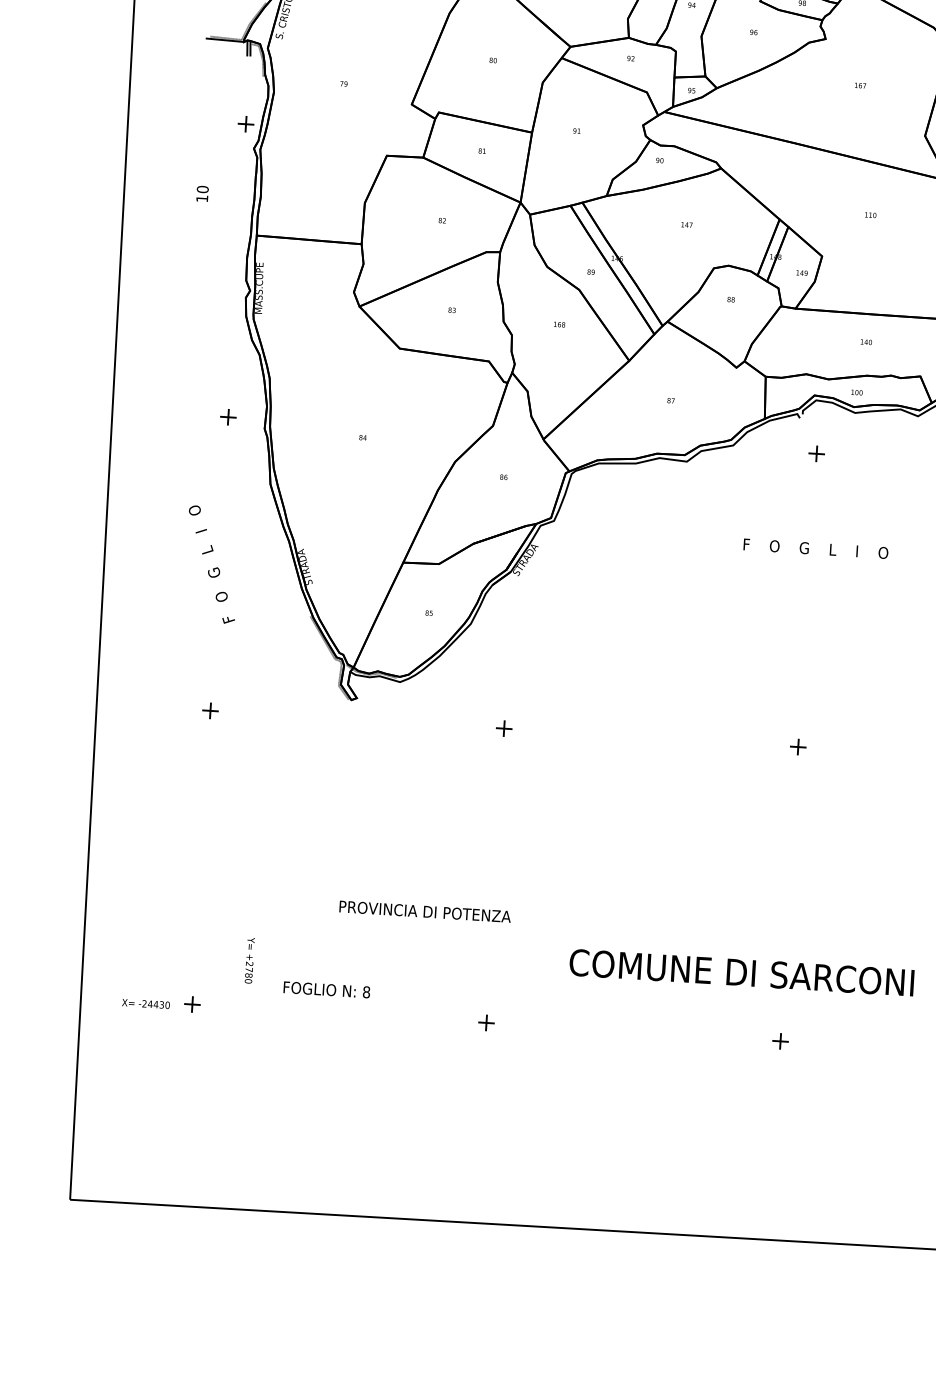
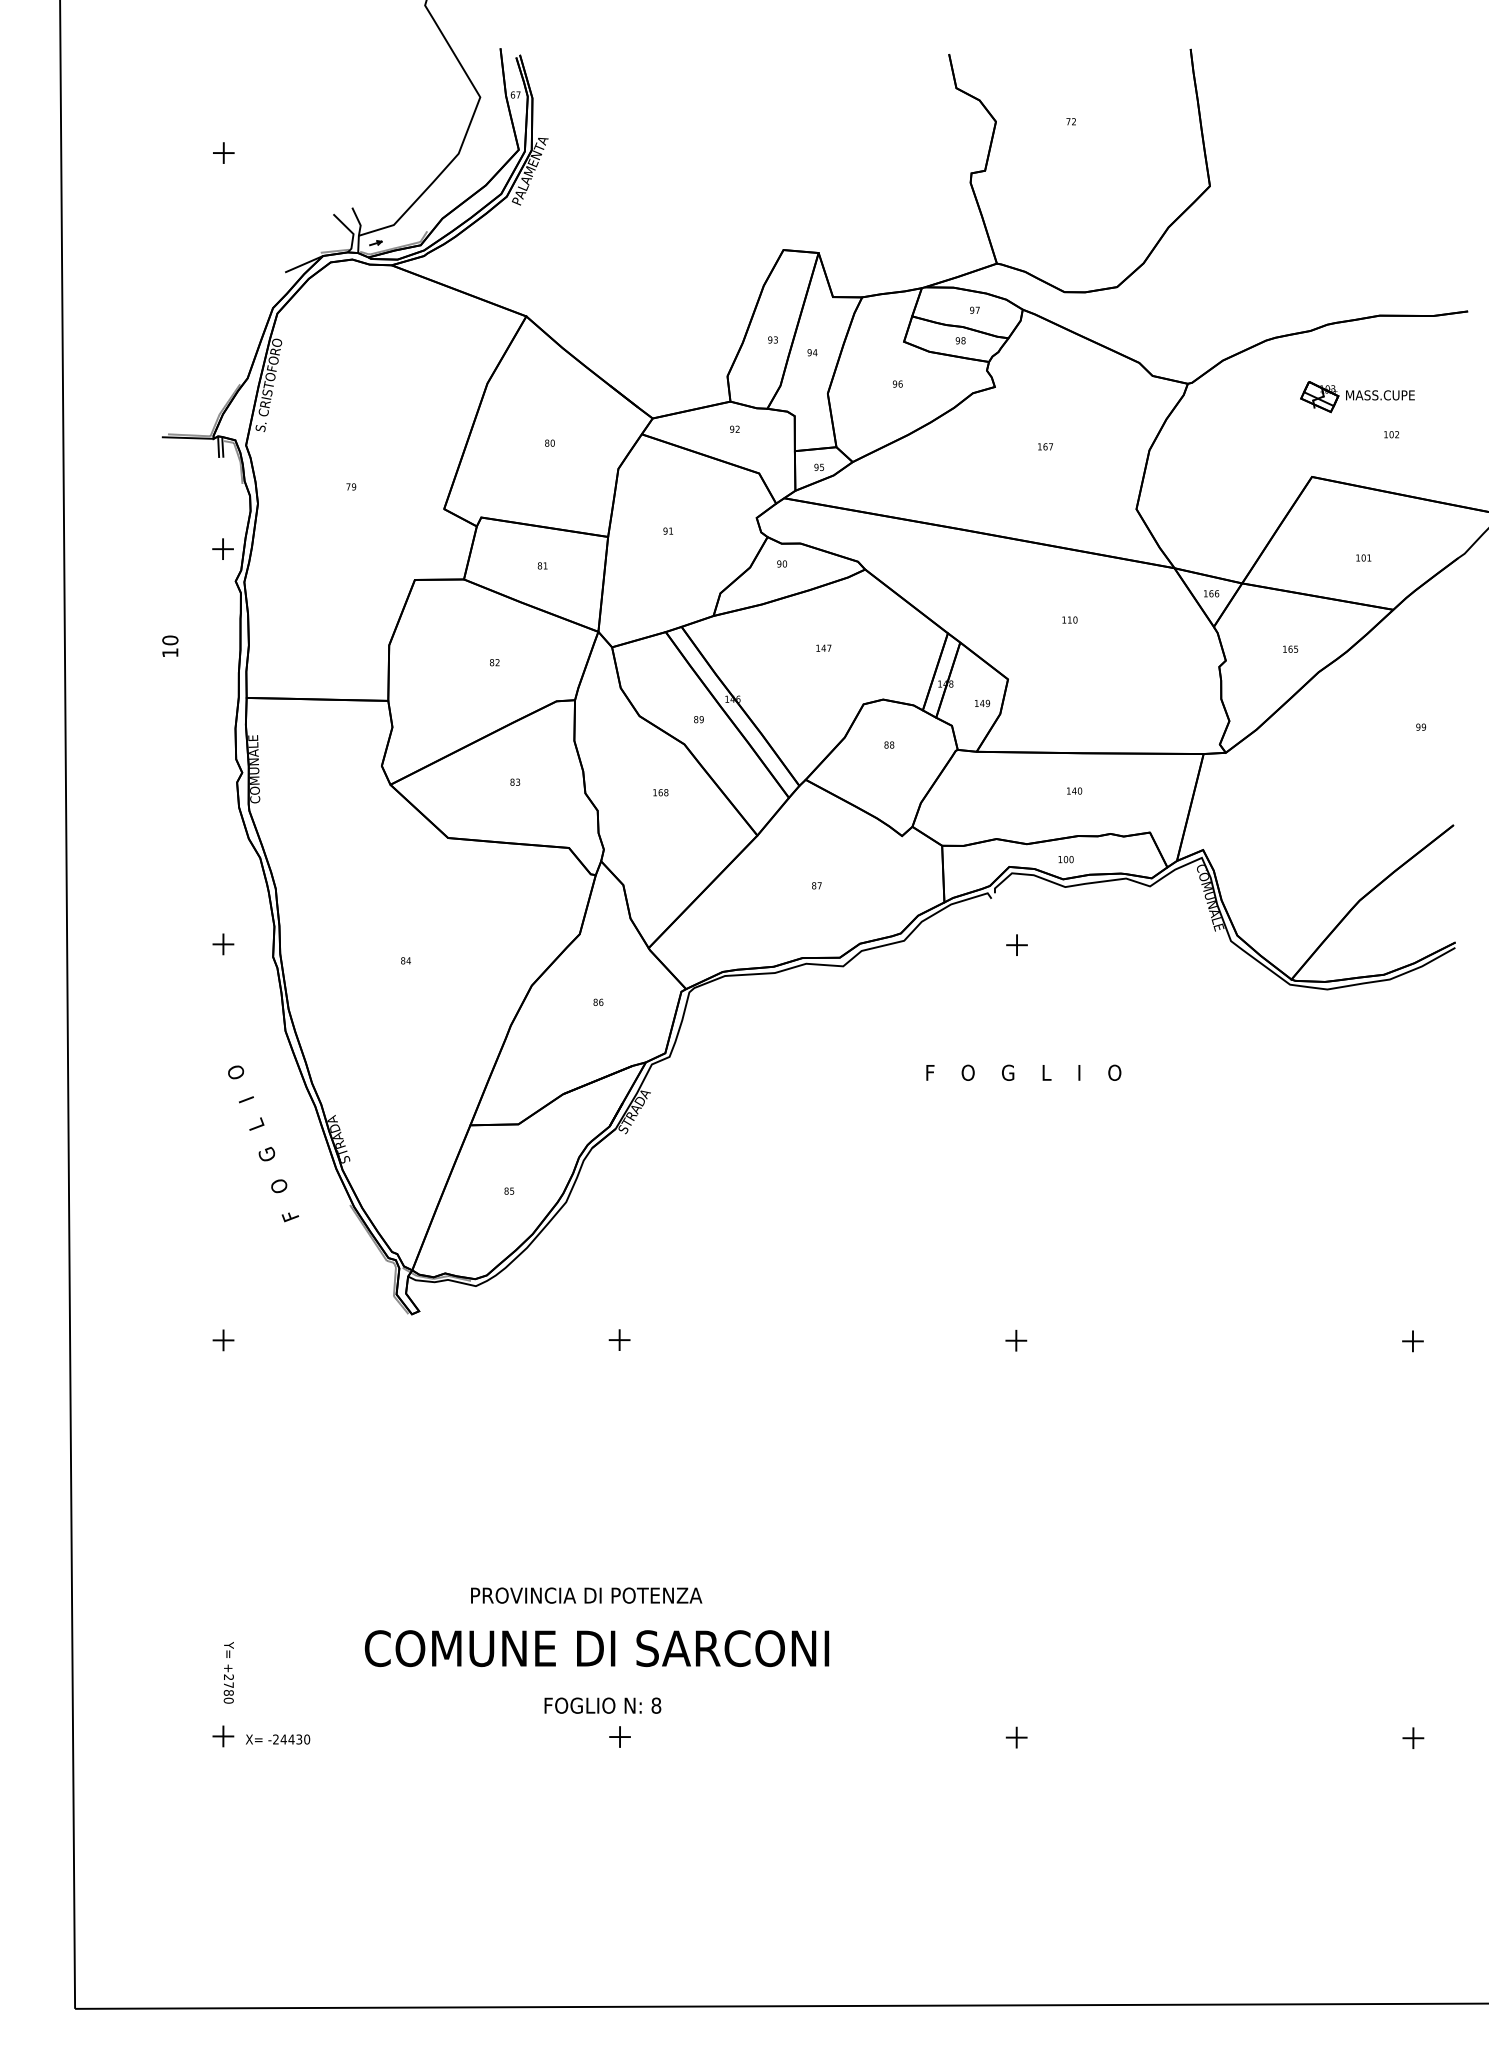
text: (259, 288) -> (254, 768), MASS.CUPE -> COMUNALE
text: (212, 564) -> (263, 1143), moved
text: (425, 911) -> (586, 1595), moved
text: (249, 960) -> (228, 1672), moved
text: (742, 972) -> (597, 1648), moved
text: (326, 989) -> (602, 1705), moved
text: (146, 1003) -> (278, 1739), moved

